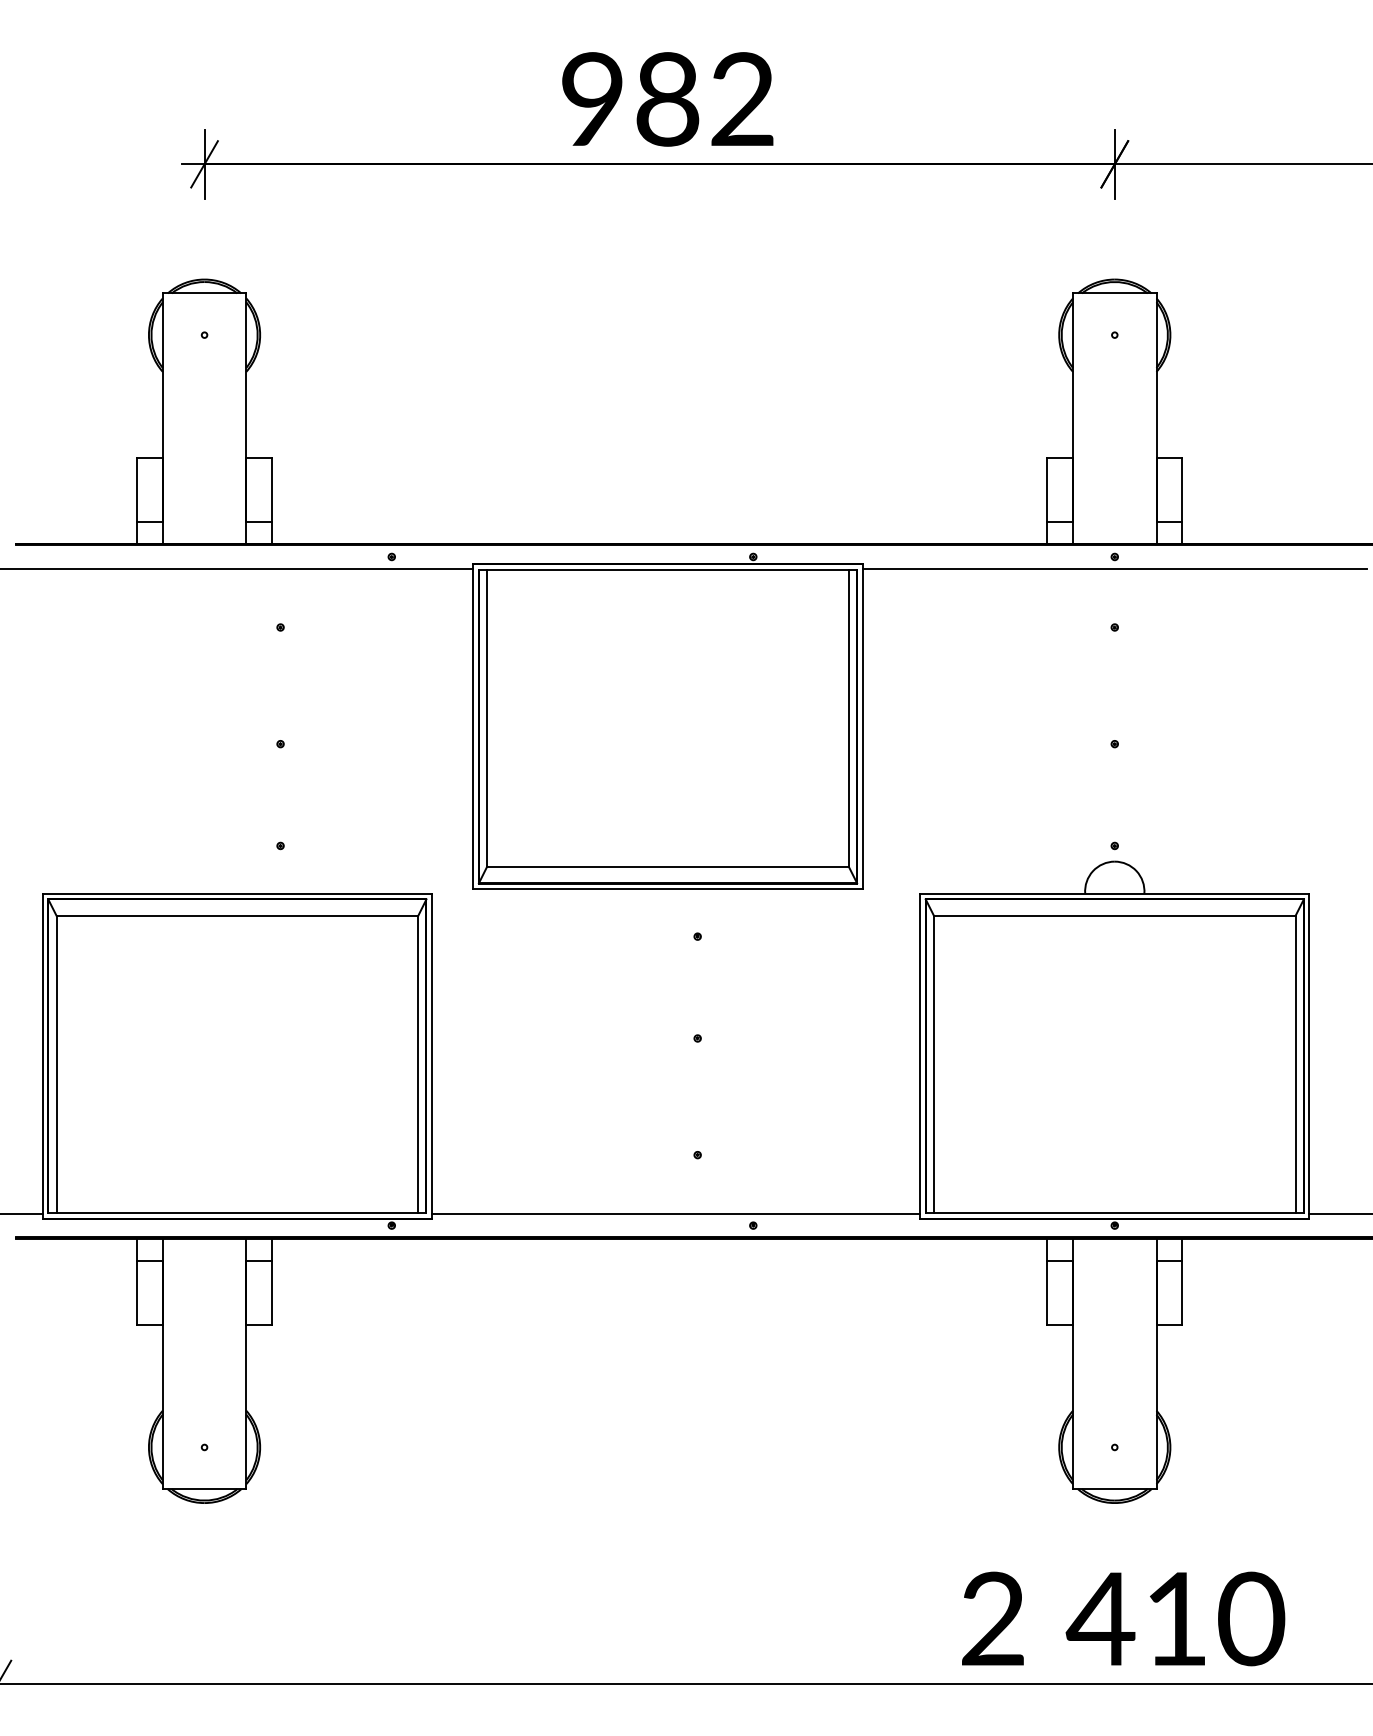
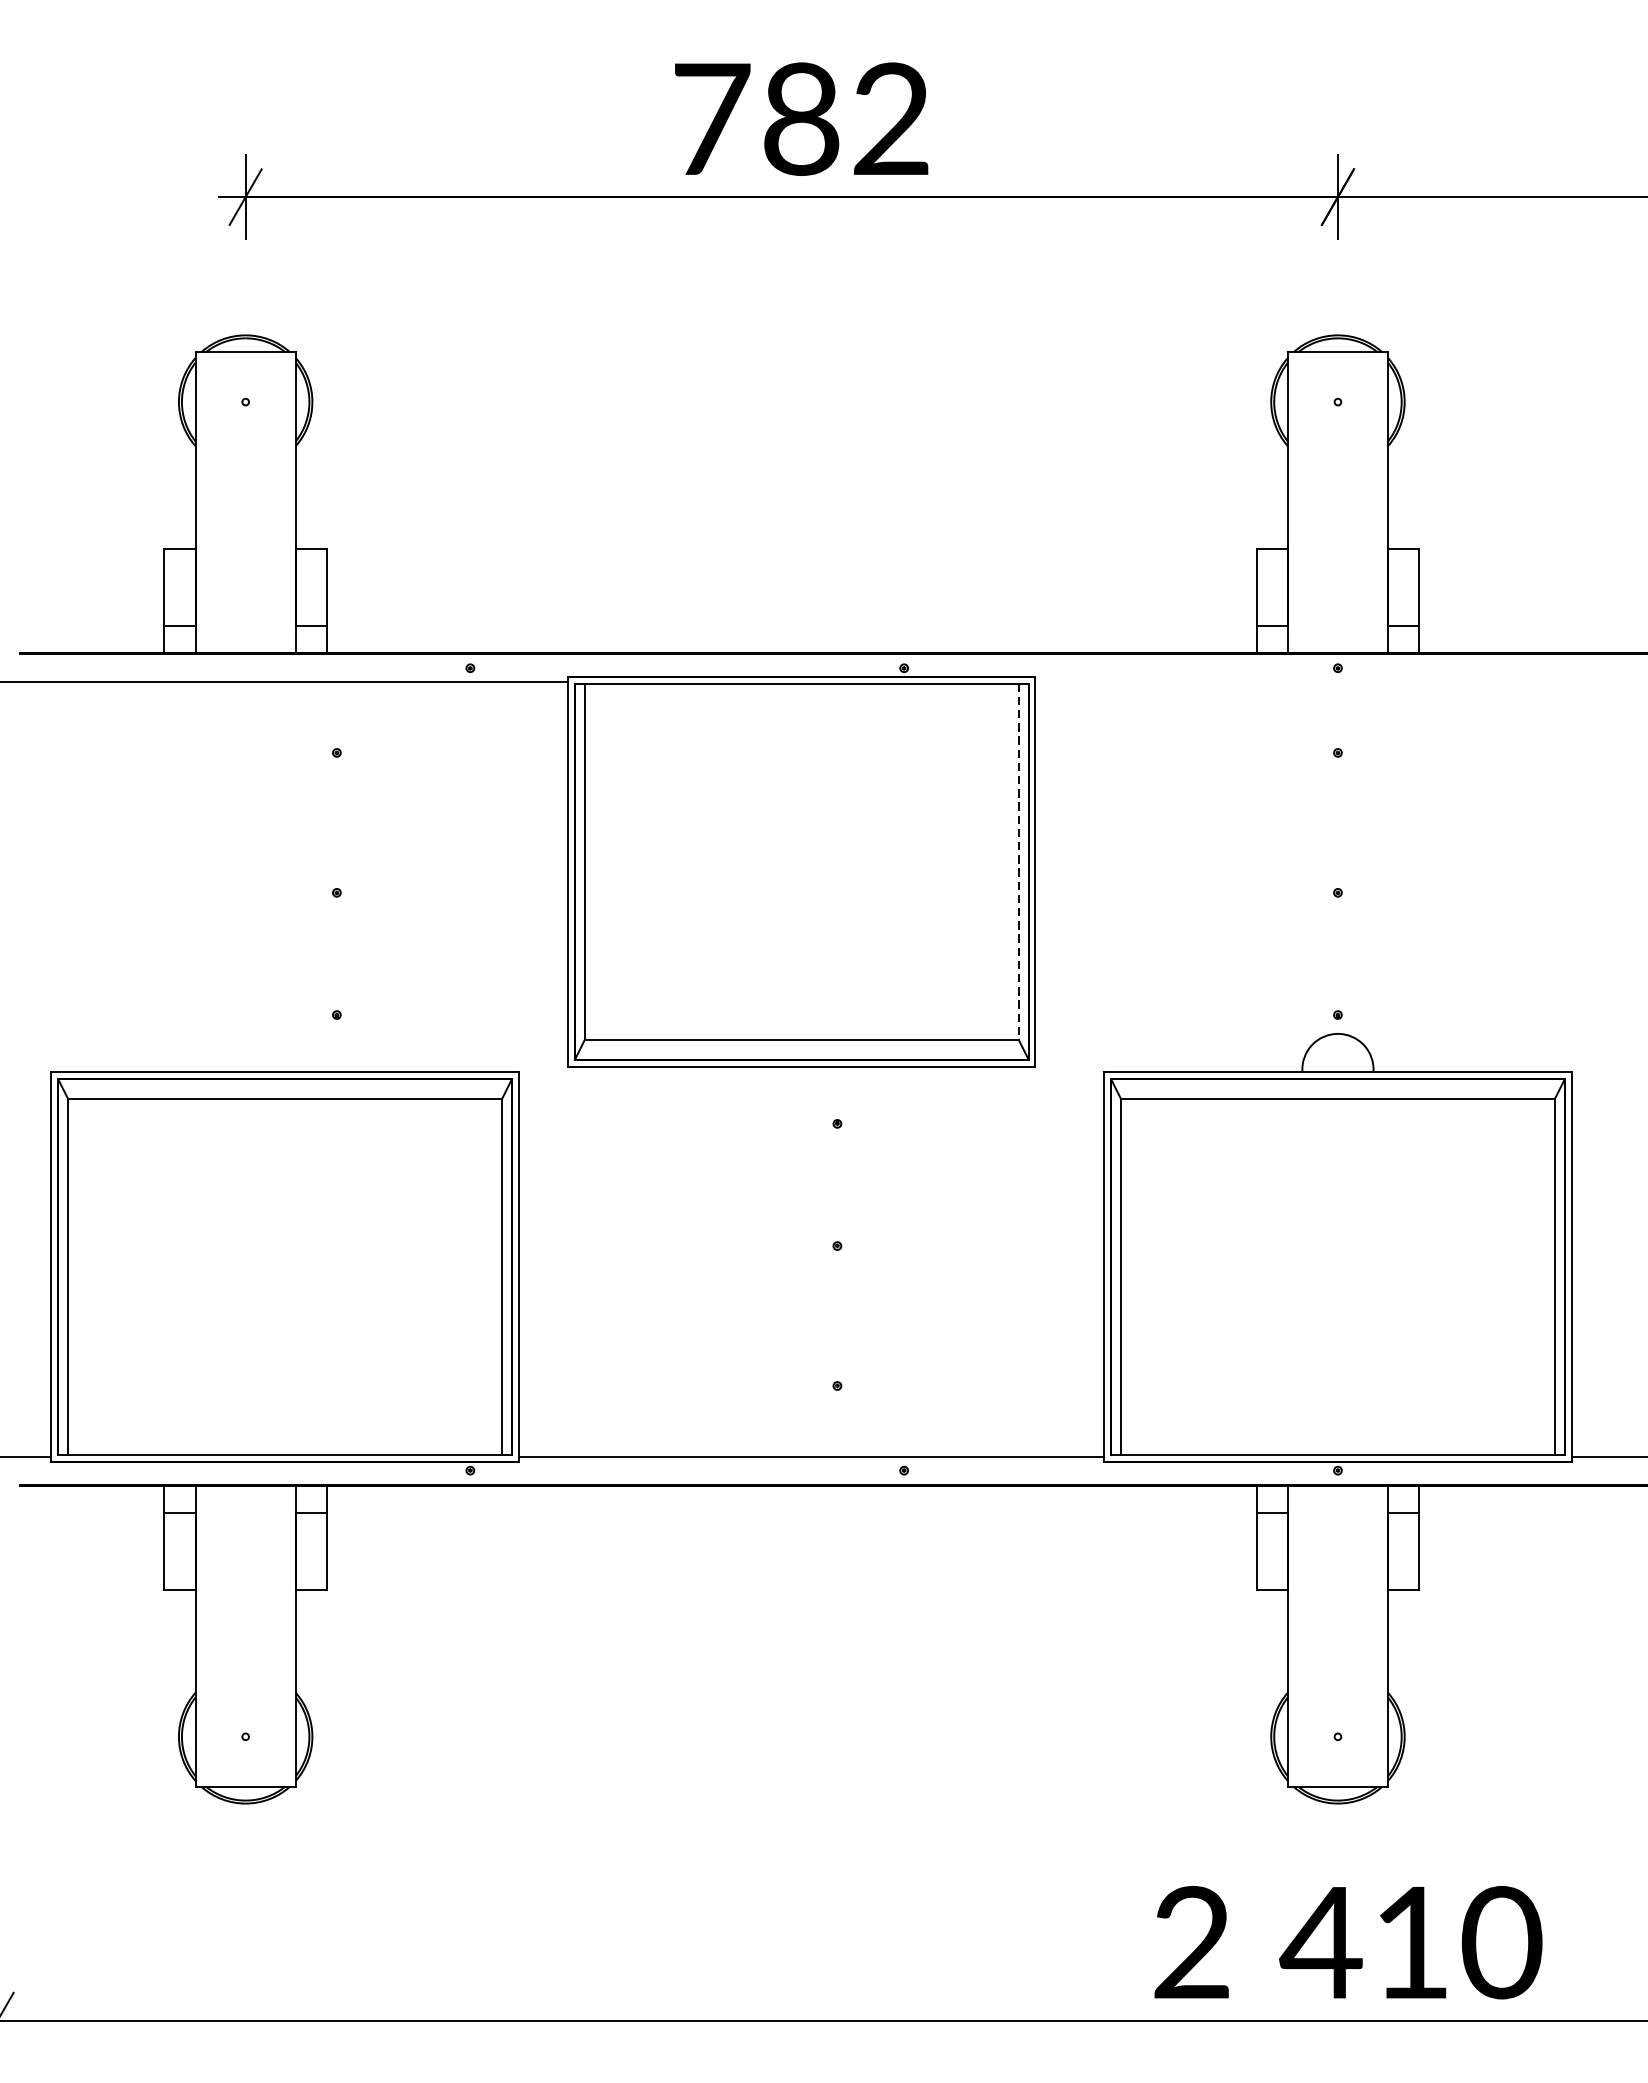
text: (593, 98) -> (712, 118), 982 -> 782
line: (1114, 568) -> (1337, 682), removed
line: (848, 718) -> (1018, 862), solid -> dashed

